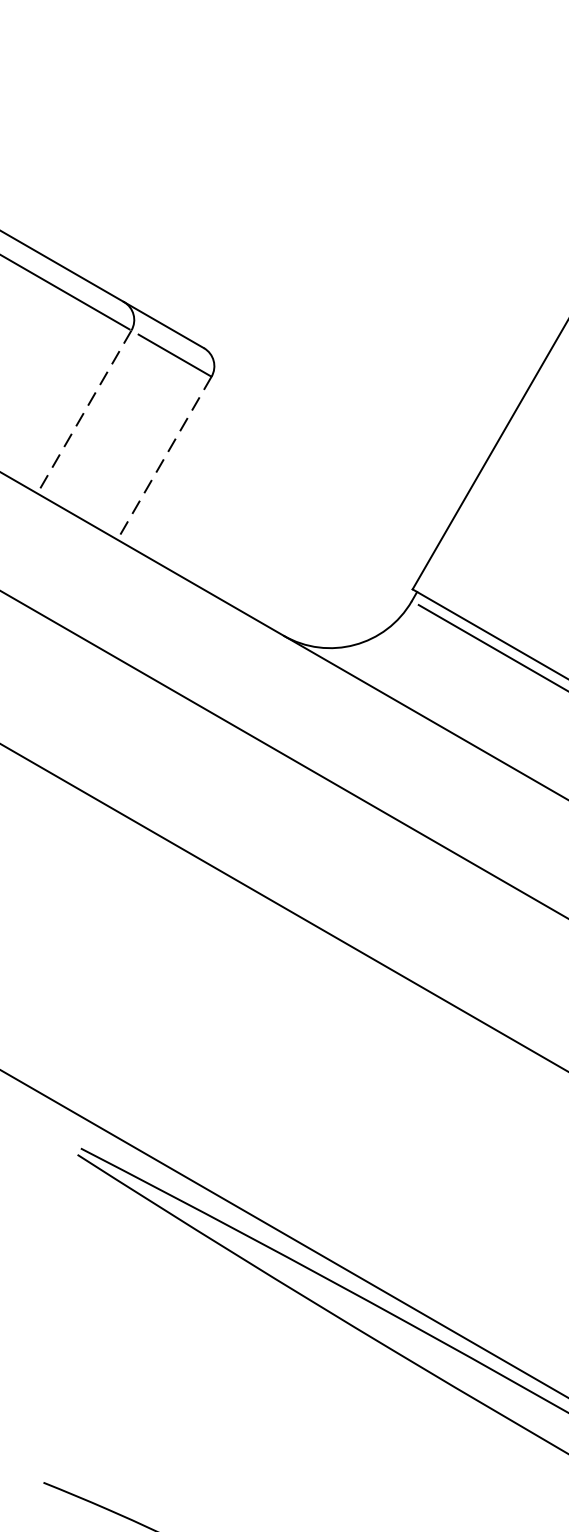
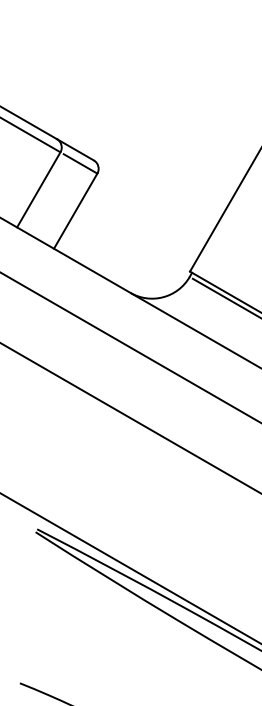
line: (83, 413) -> (38, 190), dashed -> solid
line: (164, 458) -> (75, 211), dashed -> solid

